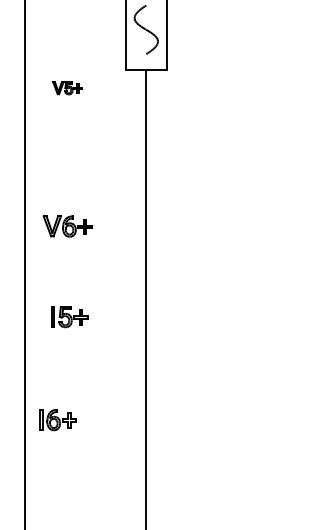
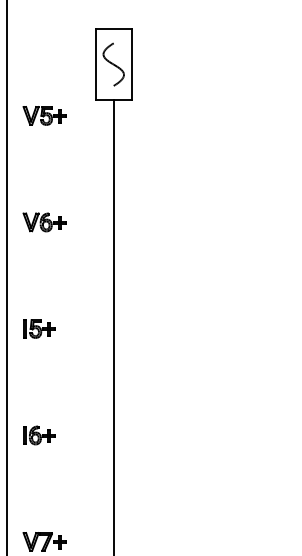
part: (67, 87) -> (44, 115), size x1.67
part: (67, 226) -> (44, 222), moved
part: (69, 316) -> (39, 328), moved
part: (58, 420) -> (39, 435), moved

